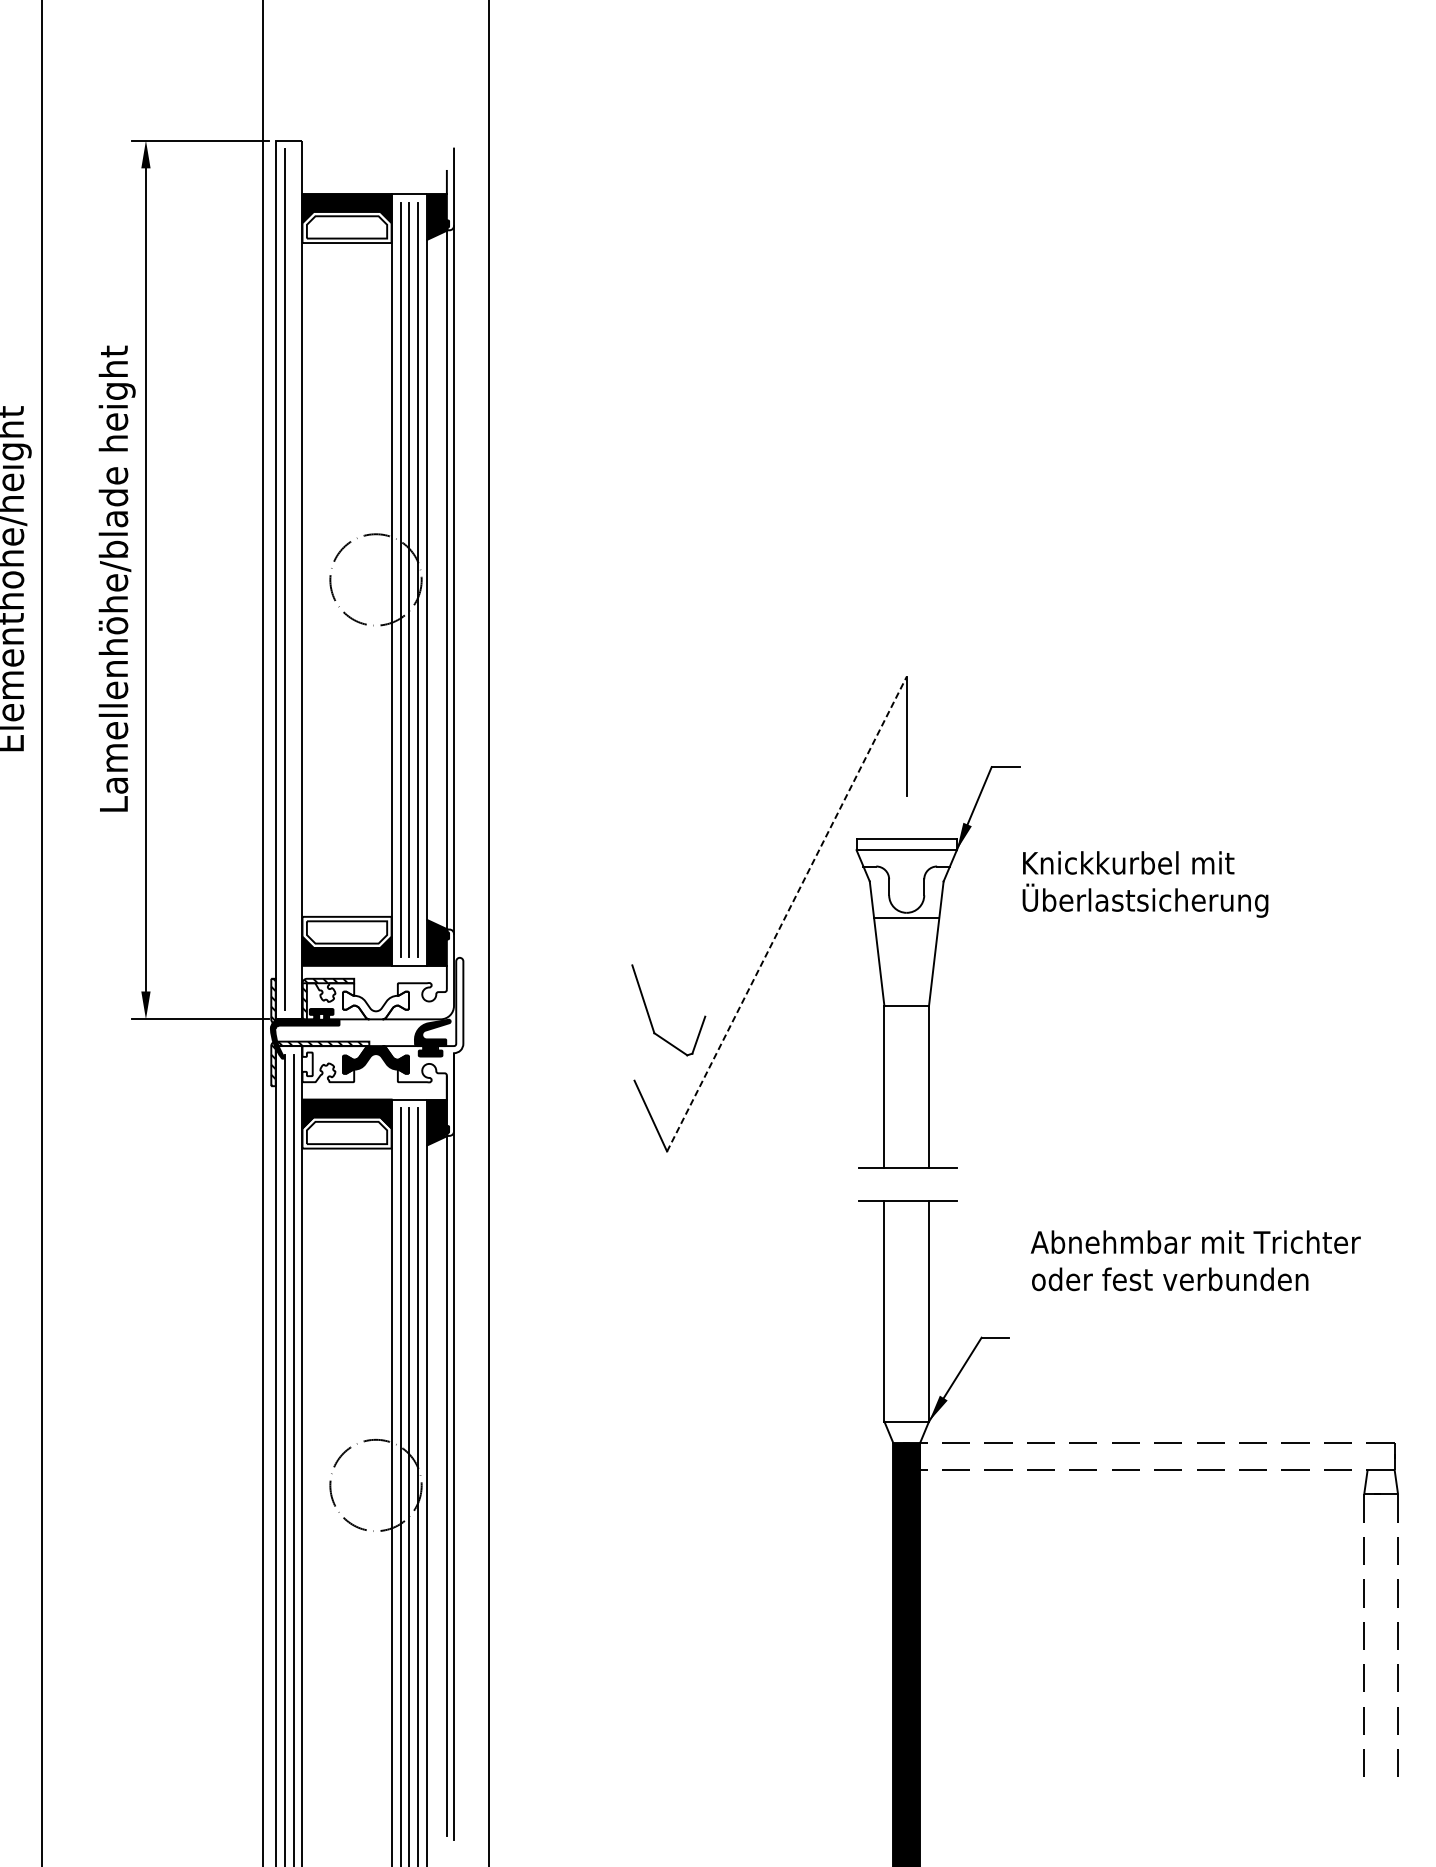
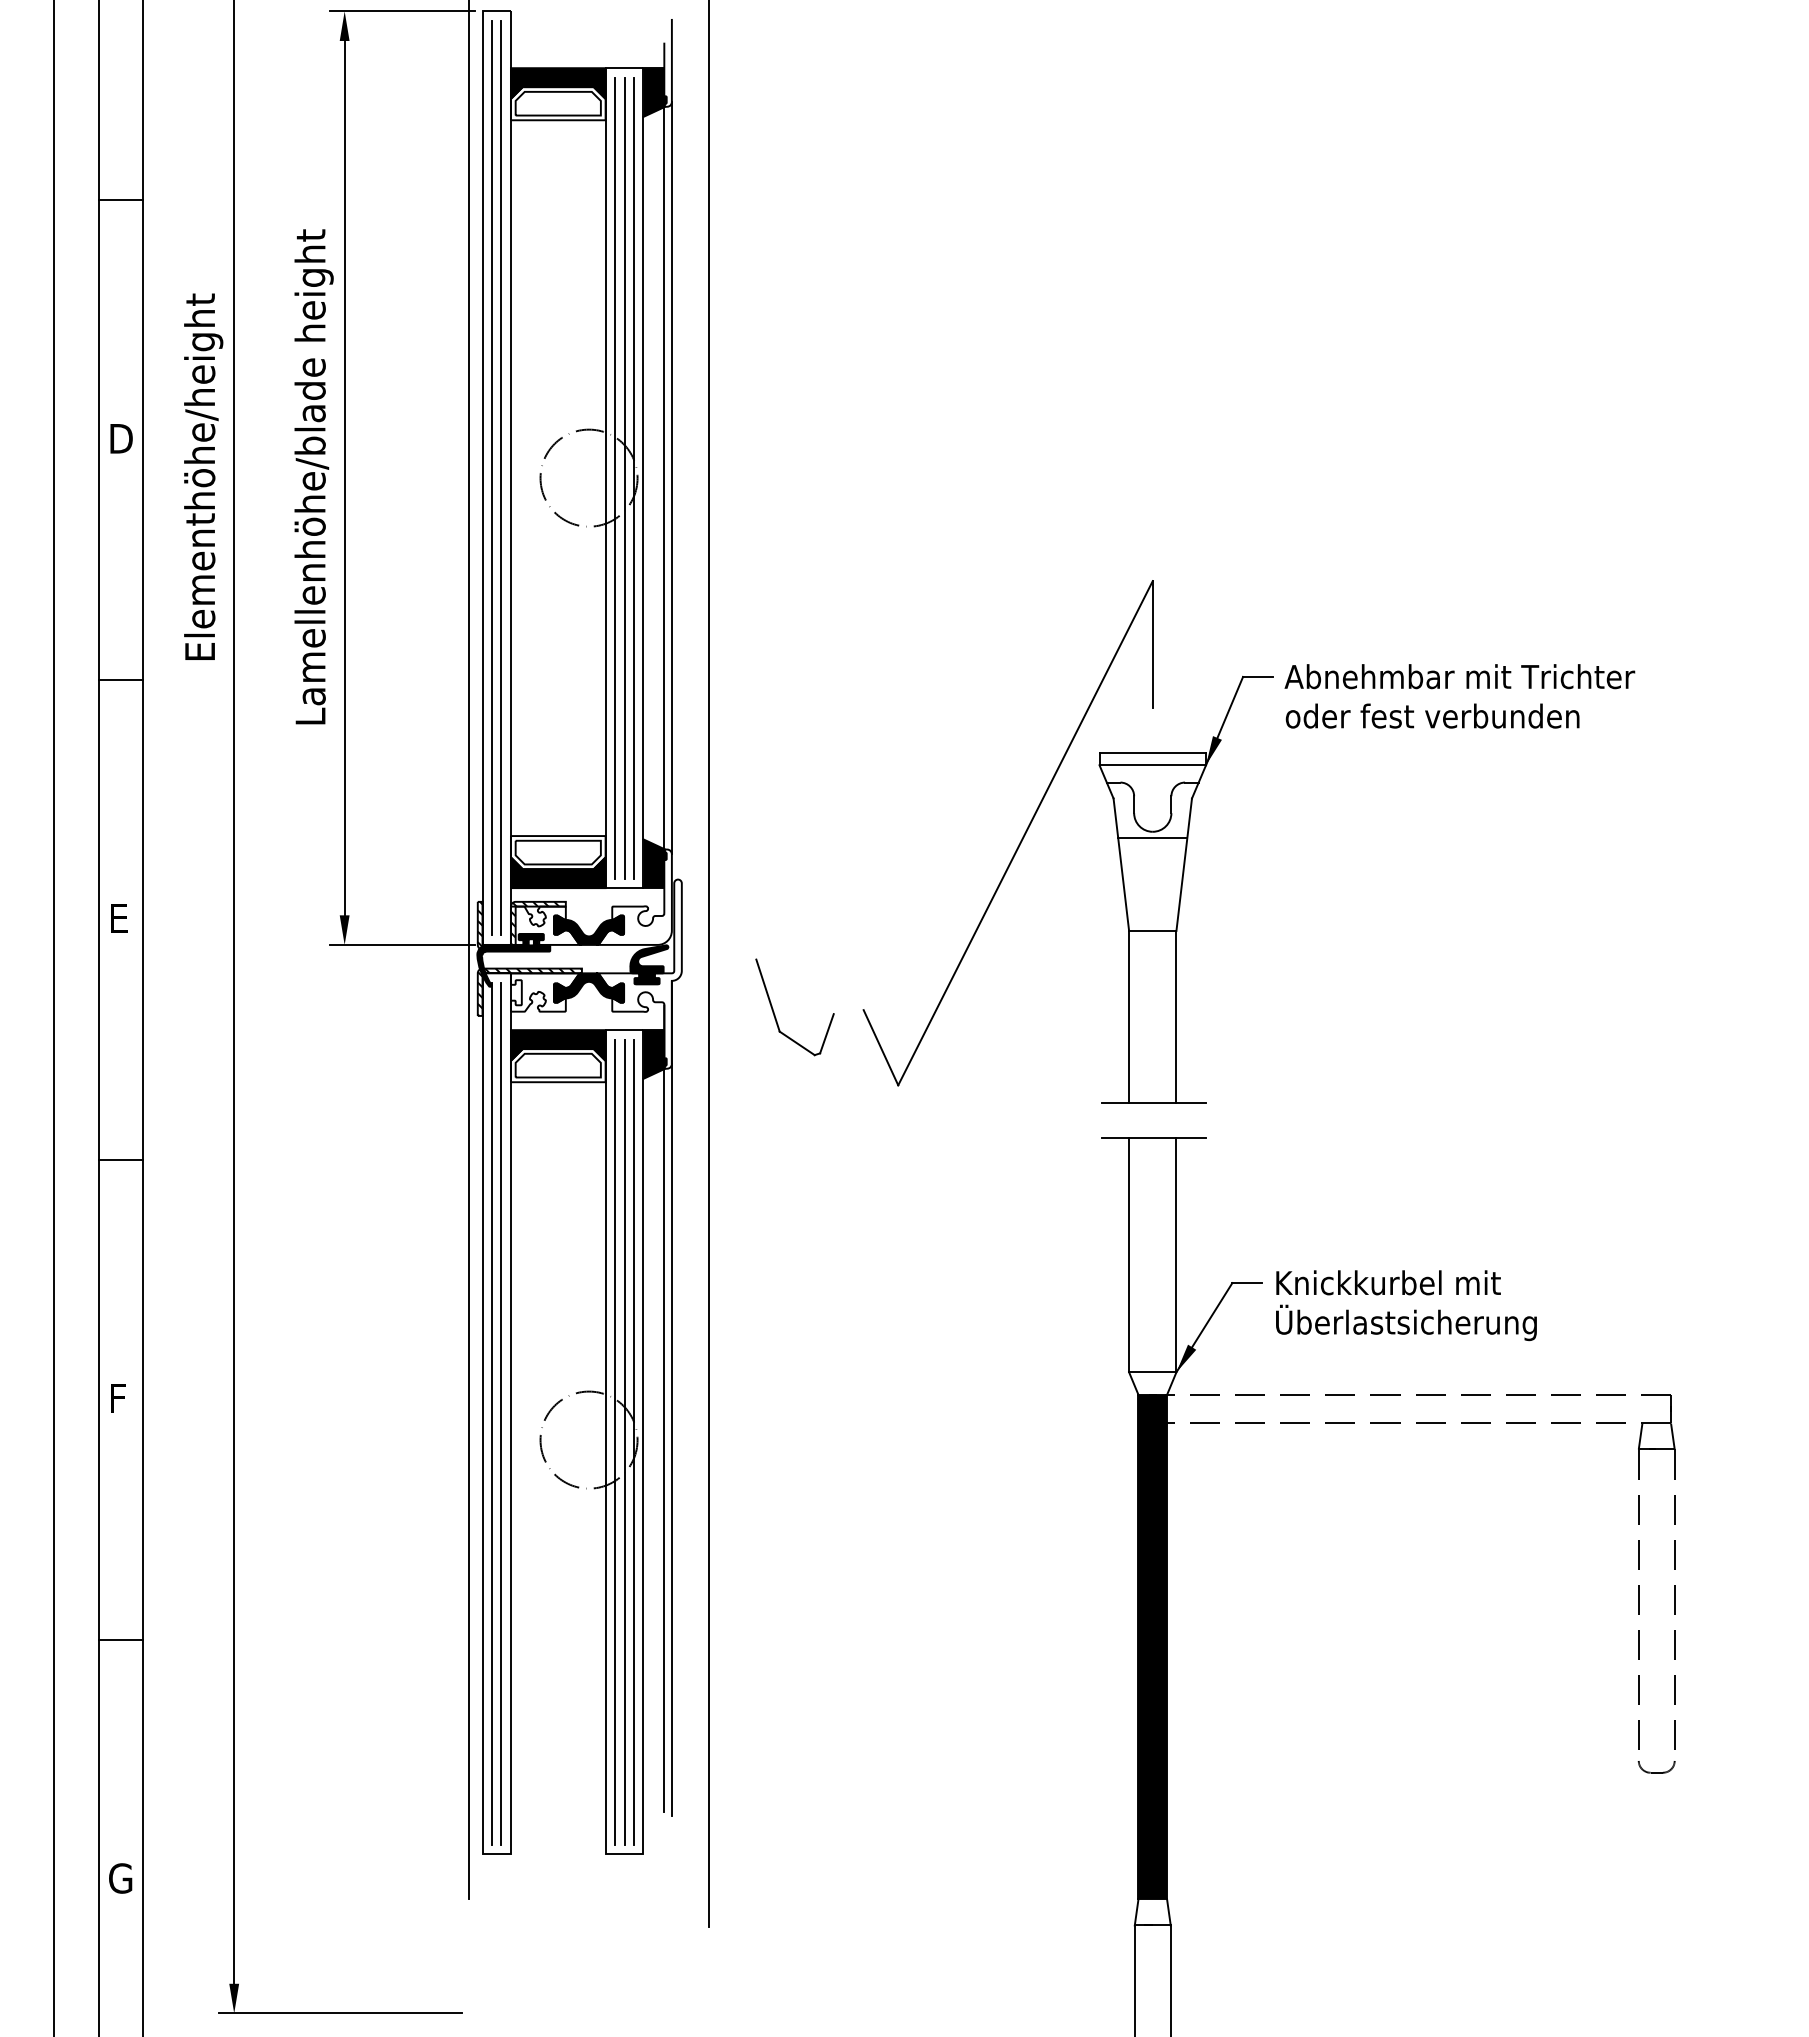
line: (293, 579) -> (501, 477), added
text: (1145, 884) -> (1406, 1305), moved
line: (786, 913) -> (1025, 832), dashed -> solid
fill: (376, 1004) -> (589, 929), added
part: (650, 1017) -> (775, 1014), moved
text: (1195, 1260) -> (1459, 696), moved
part: (1380, 1793) -> (1656, 1767), added

